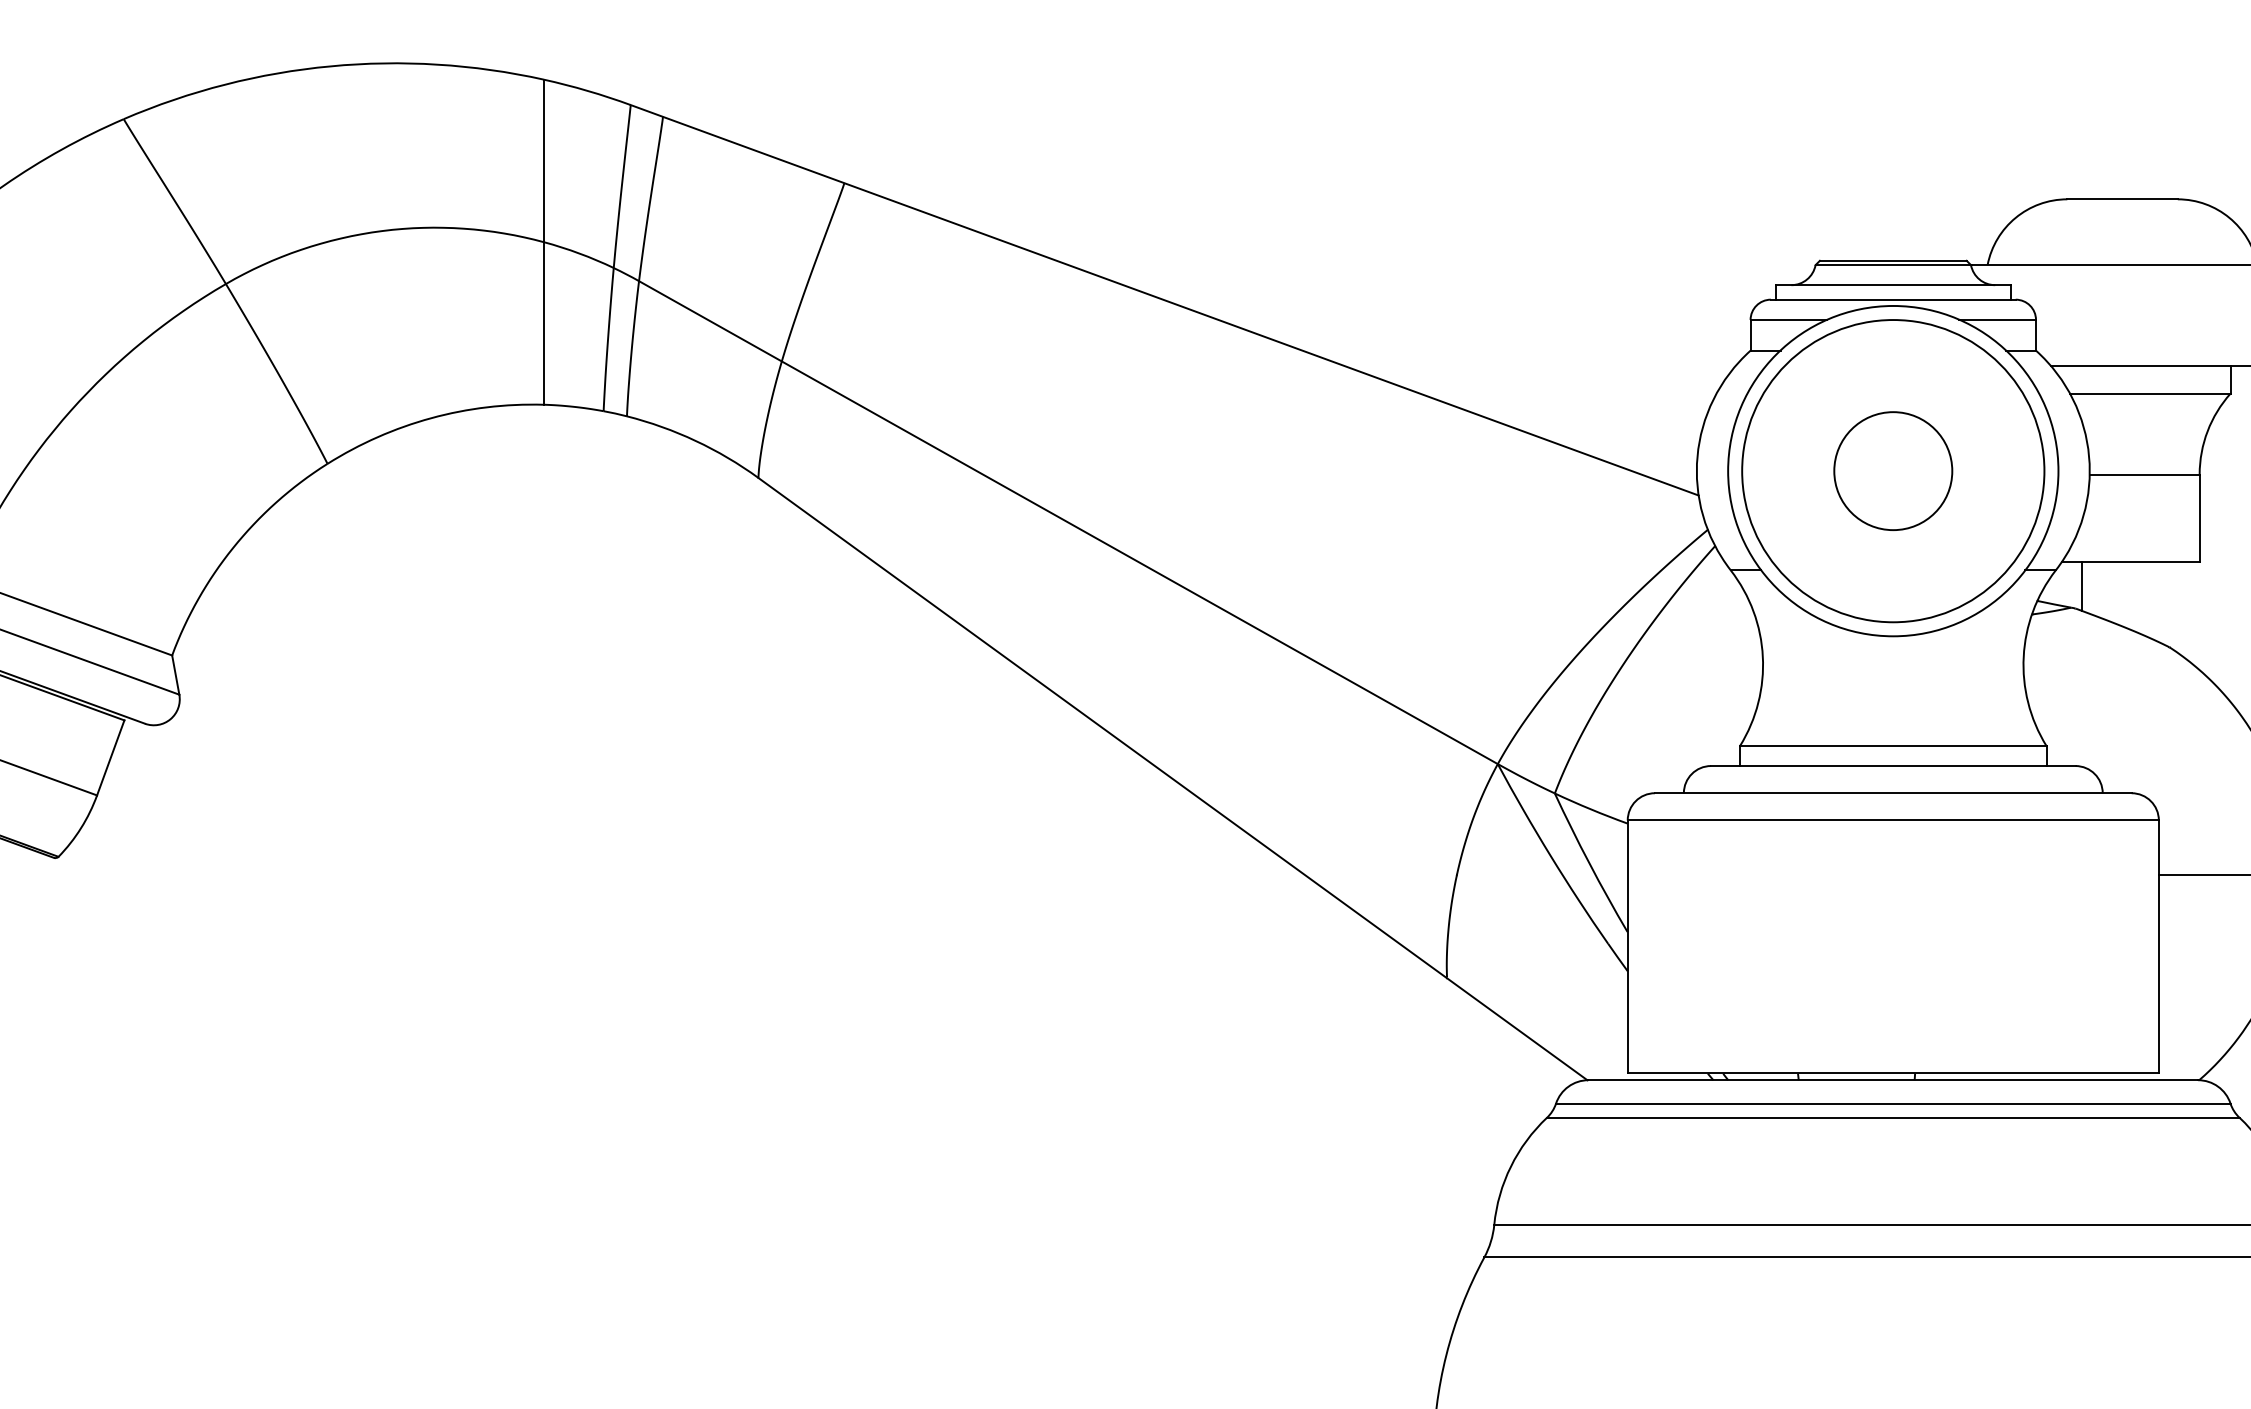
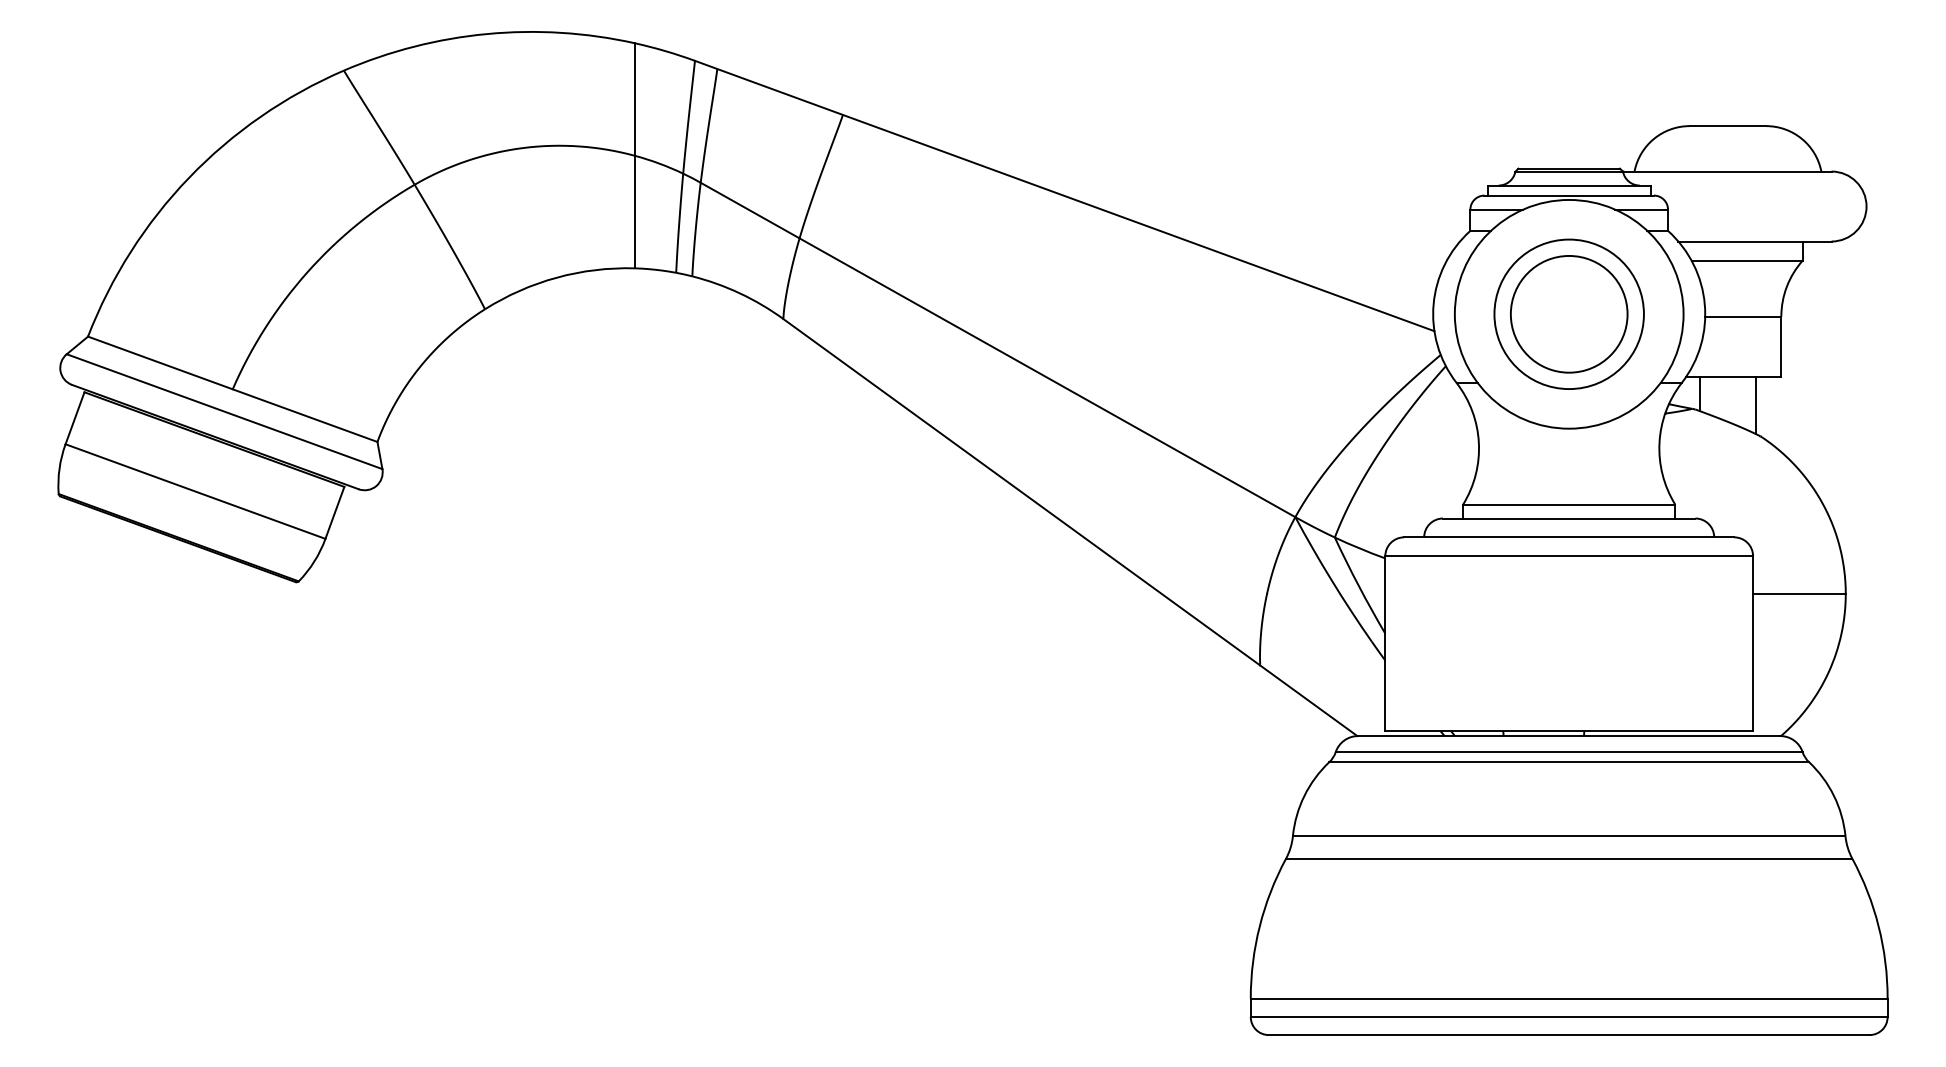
circle: (1892, 469) -> (1568, 313), size x1.43
circle: (1892, 471) -> (1568, 314), size x0.71
line: (2162, 602) -> (1755, 405), added

